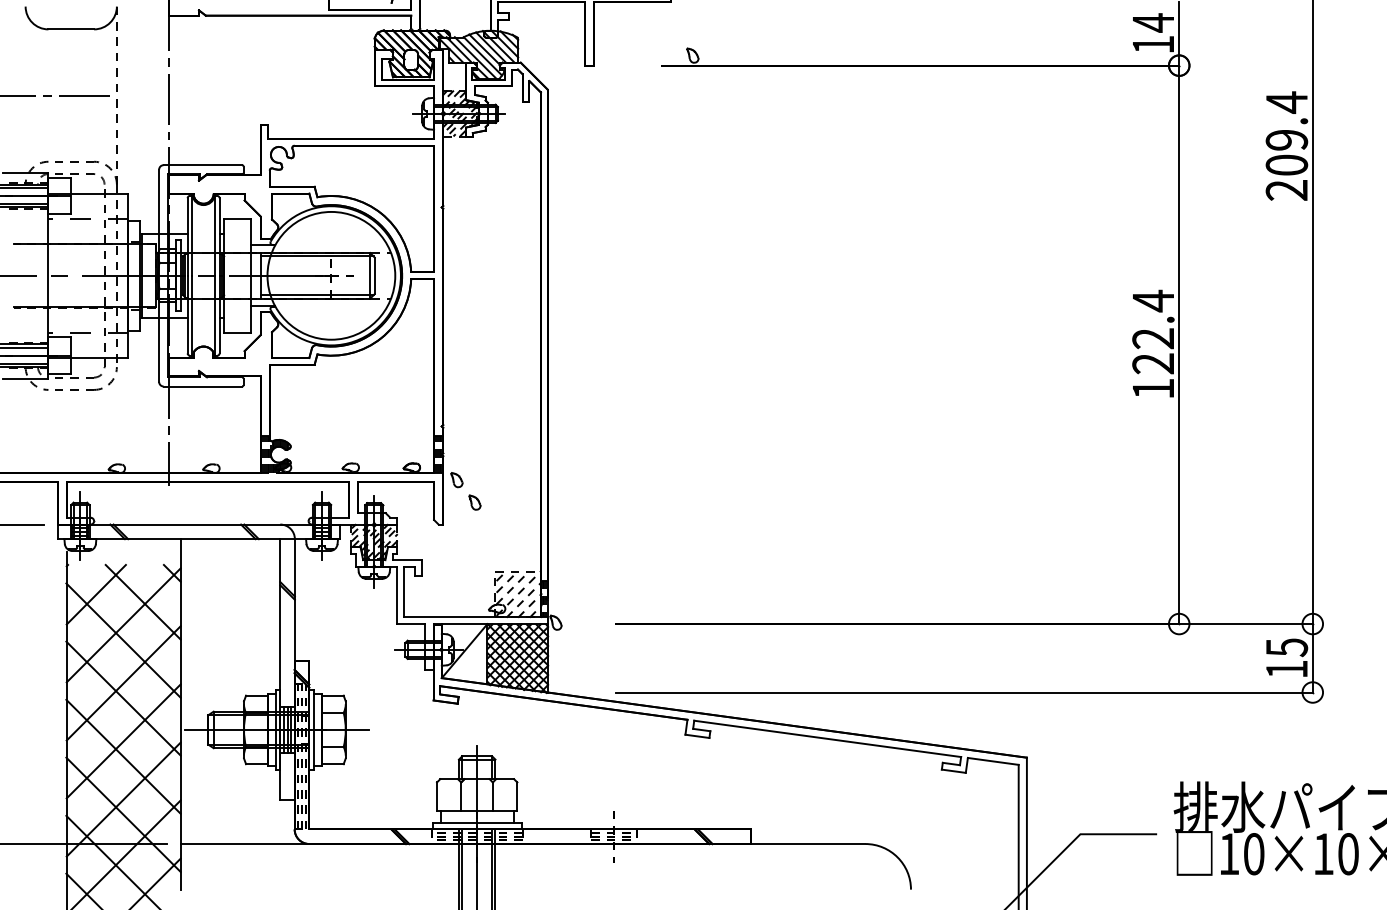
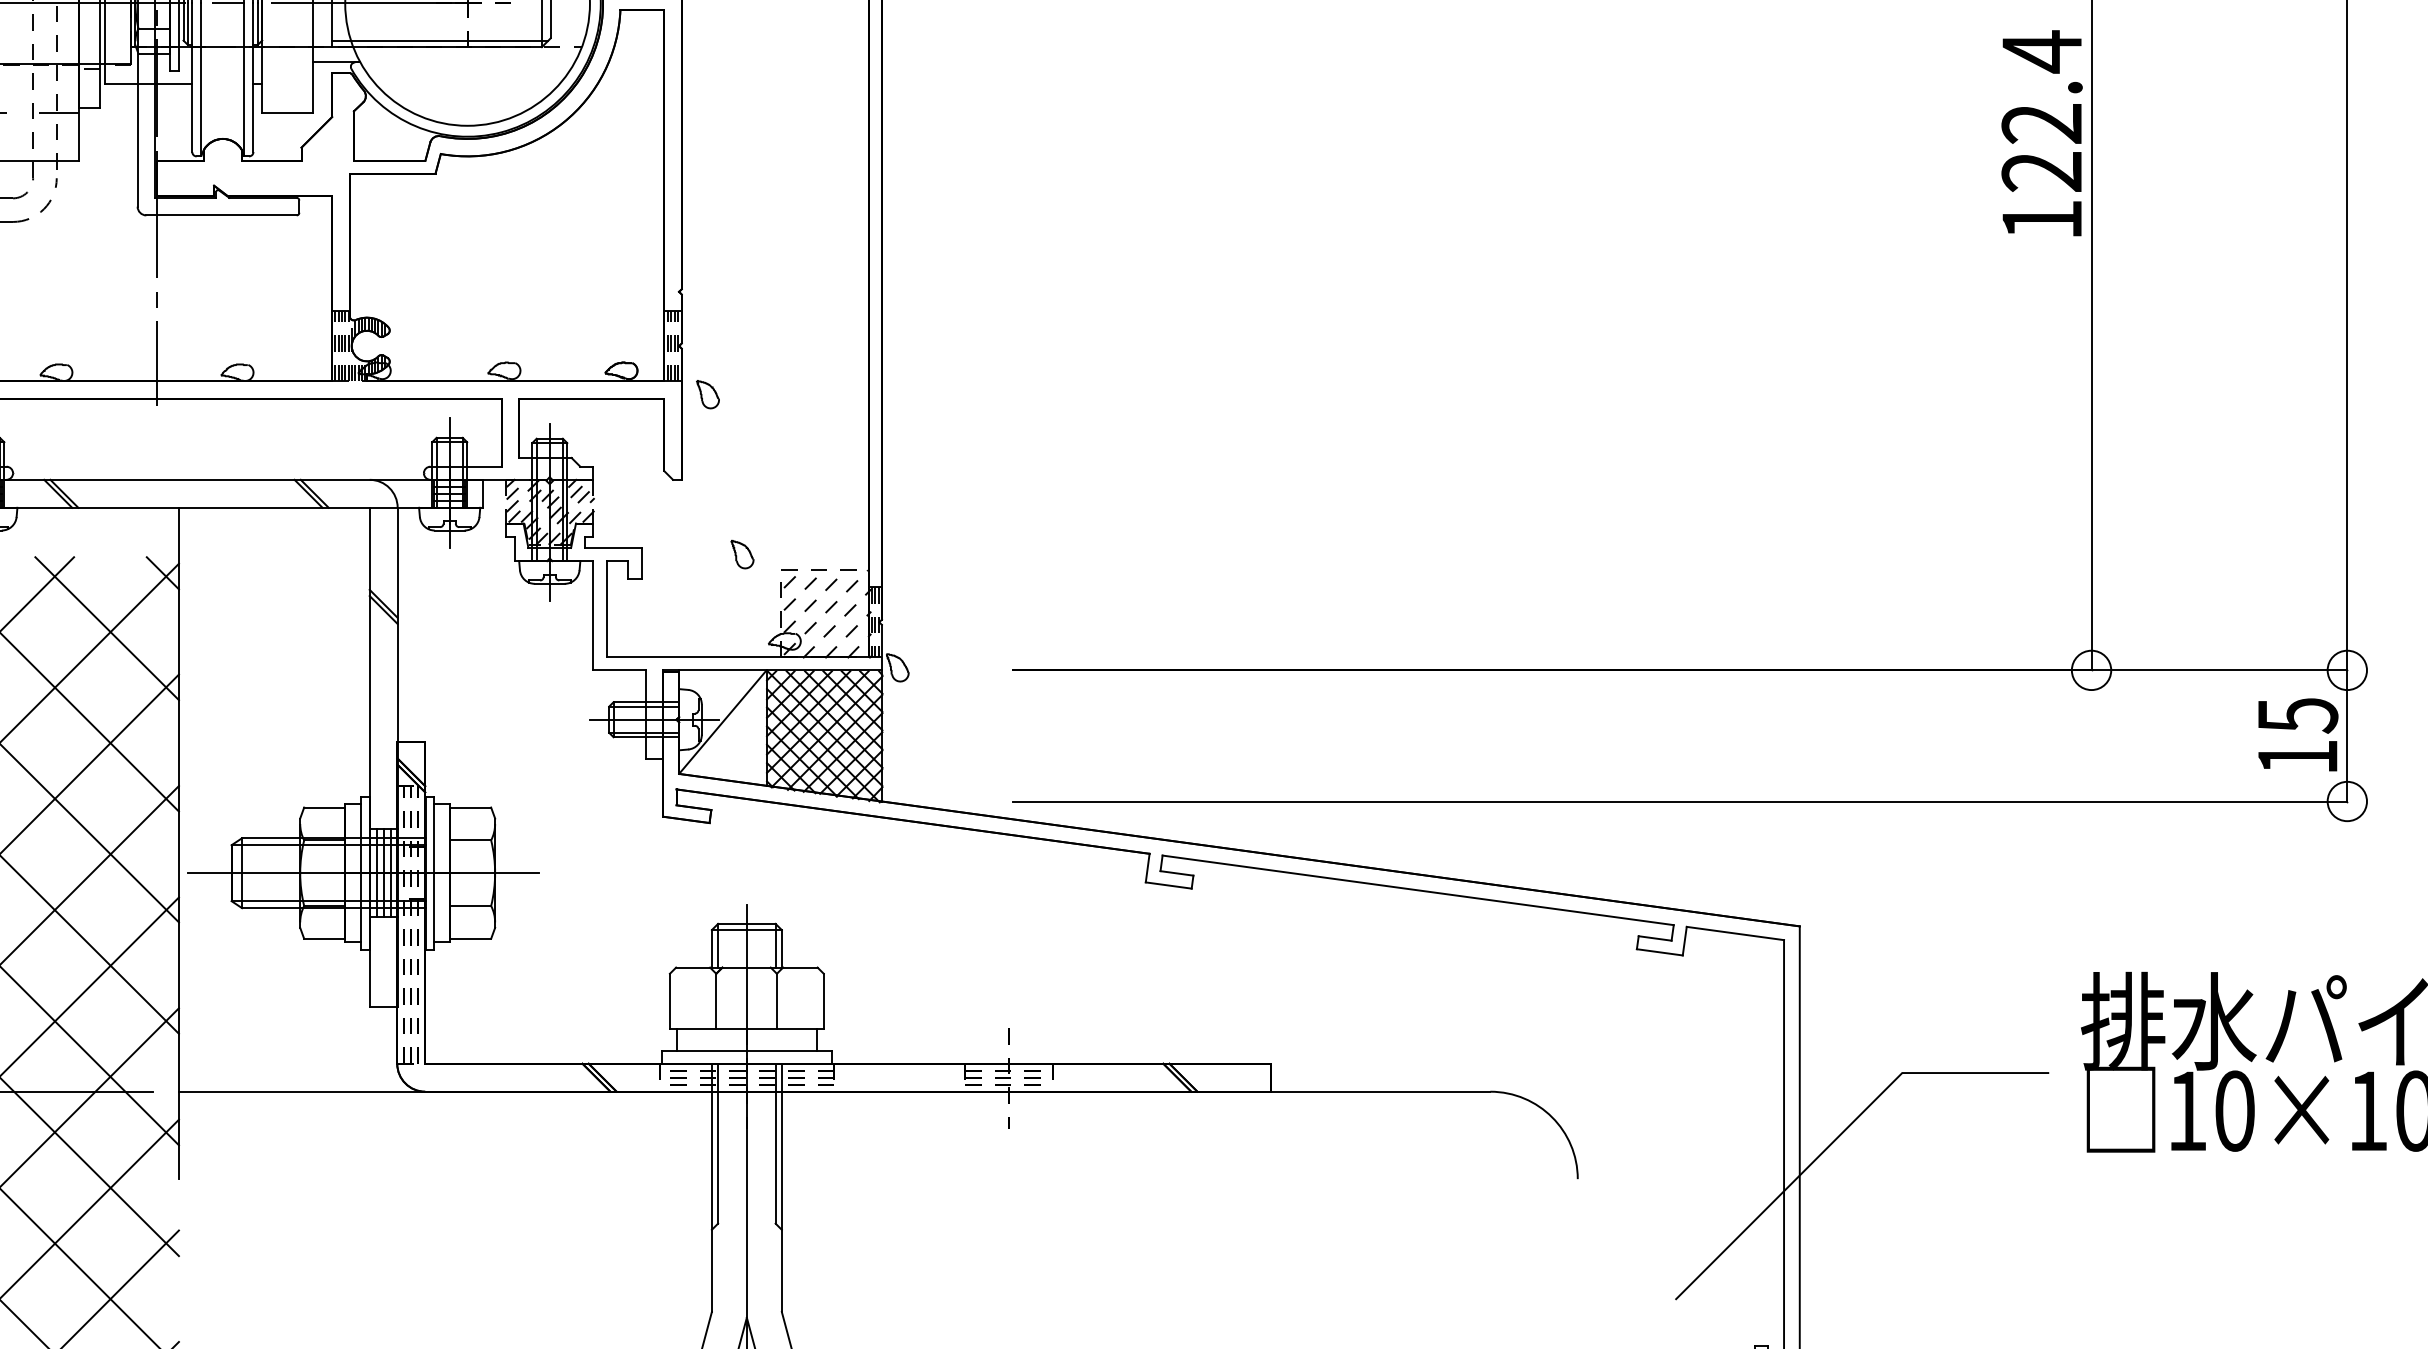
part: (474, 502) -> (741, 554), moved

